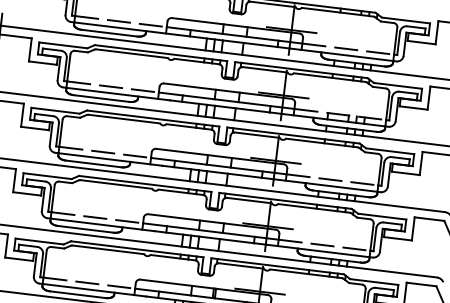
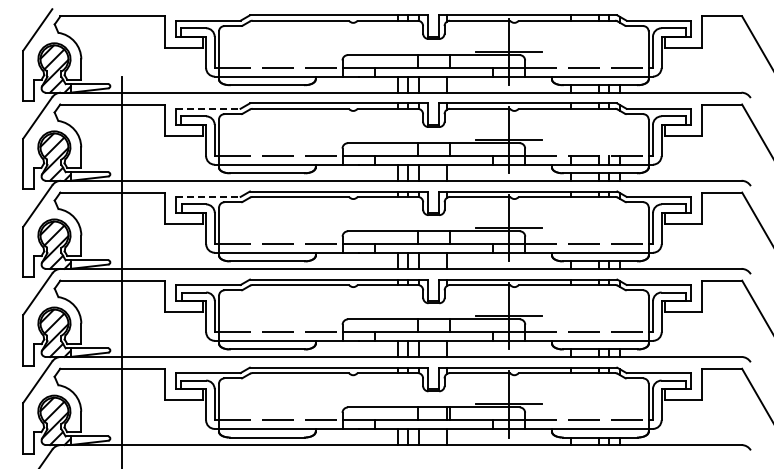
line: (63, 45) -> (208, 108), solid -> dashed
line: (55, 110) -> (208, 196), solid -> dashed

